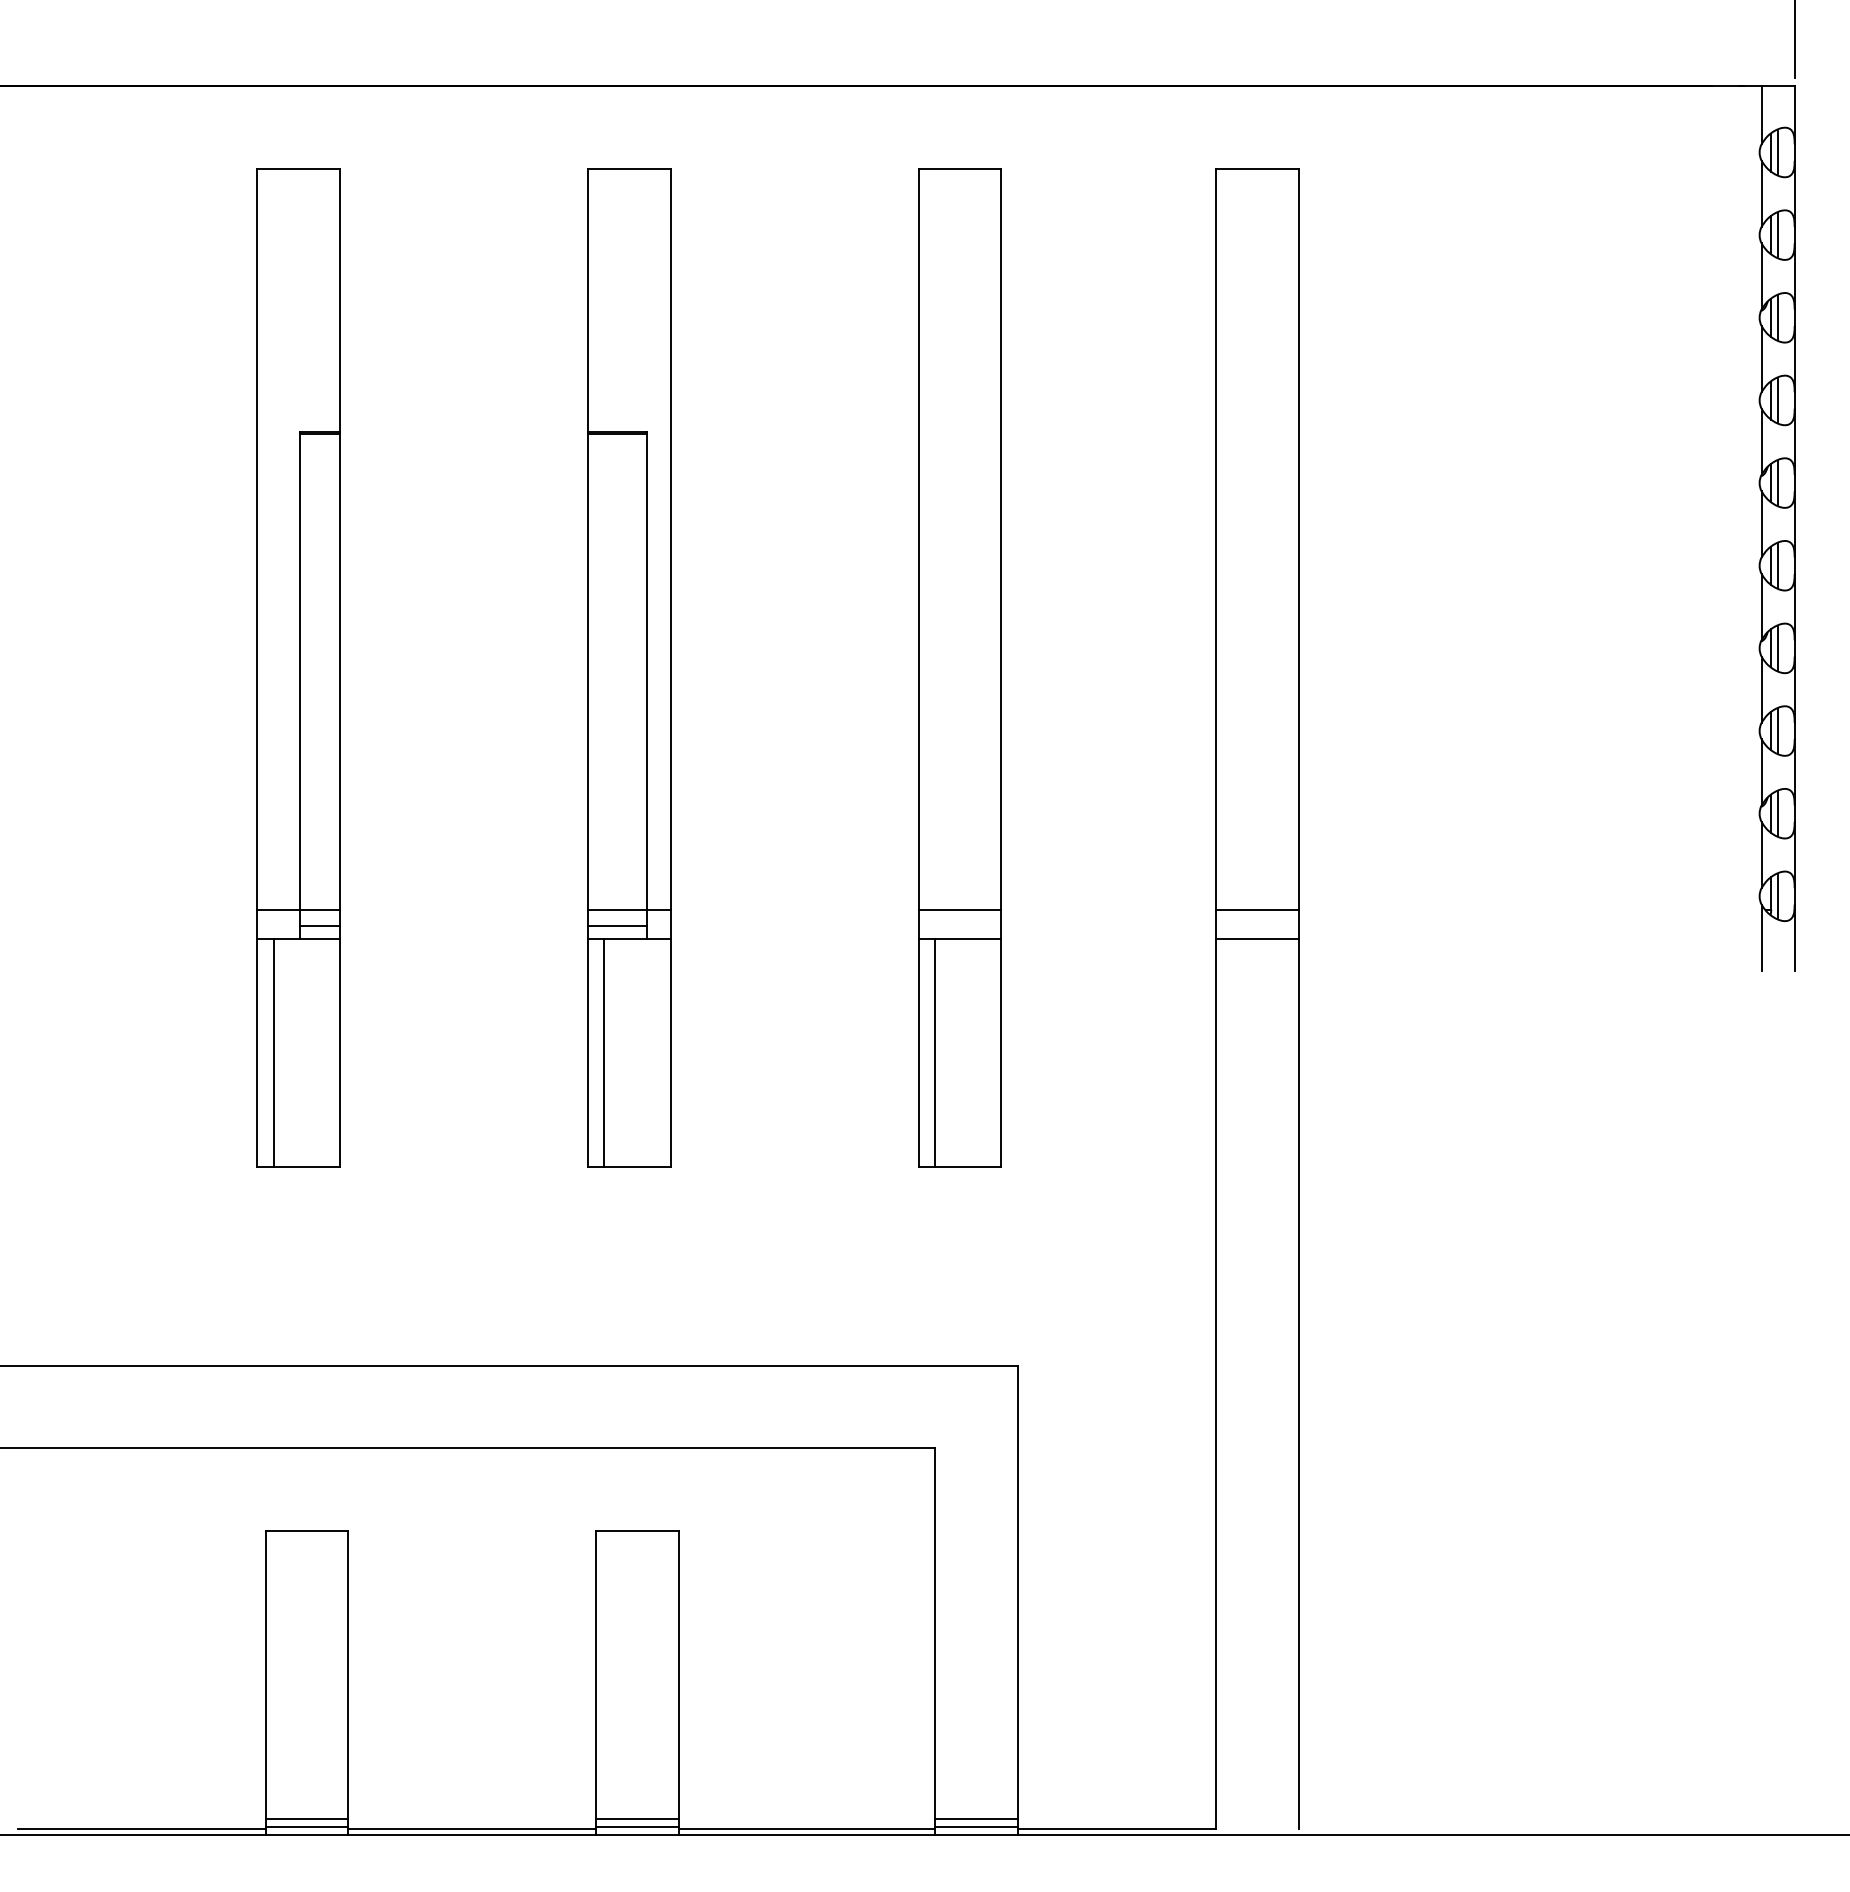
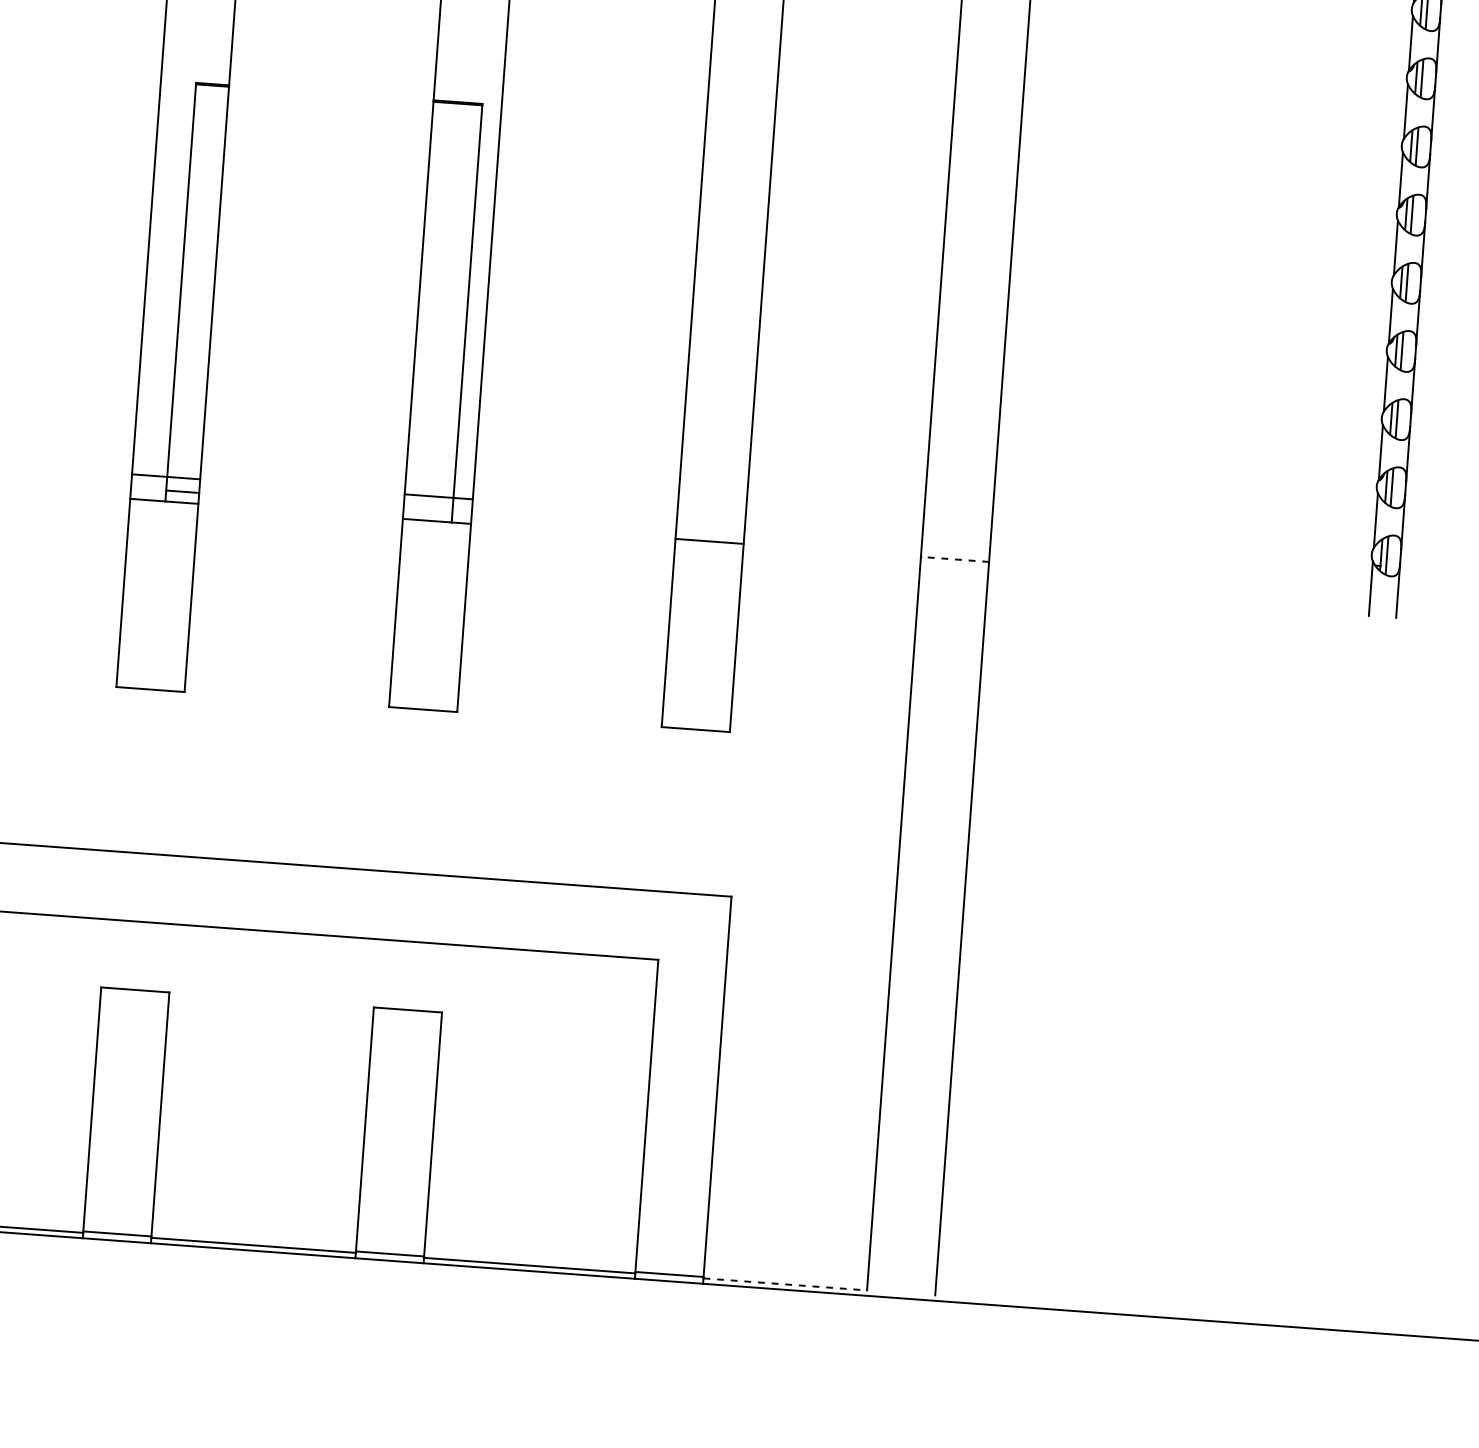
line: (959, 909) -> (711, 516), removed
line: (1257, 909) -> (956, 534), removed
line: (617, 926) -> (428, 510), removed
line: (1256, 939) -> (954, 559), solid -> dashed
line: (273, 1053) -> (136, 594), removed
line: (604, 1053) -> (409, 614), removed
line: (935, 1053) -> (682, 634), removed
line: (306, 1818) -> (117, 1226), removed
line: (637, 1818) -> (390, 1246), removed
line: (976, 1818) -> (670, 1267), removed
line: (1117, 1828) -> (785, 1284), solid -> dashed

